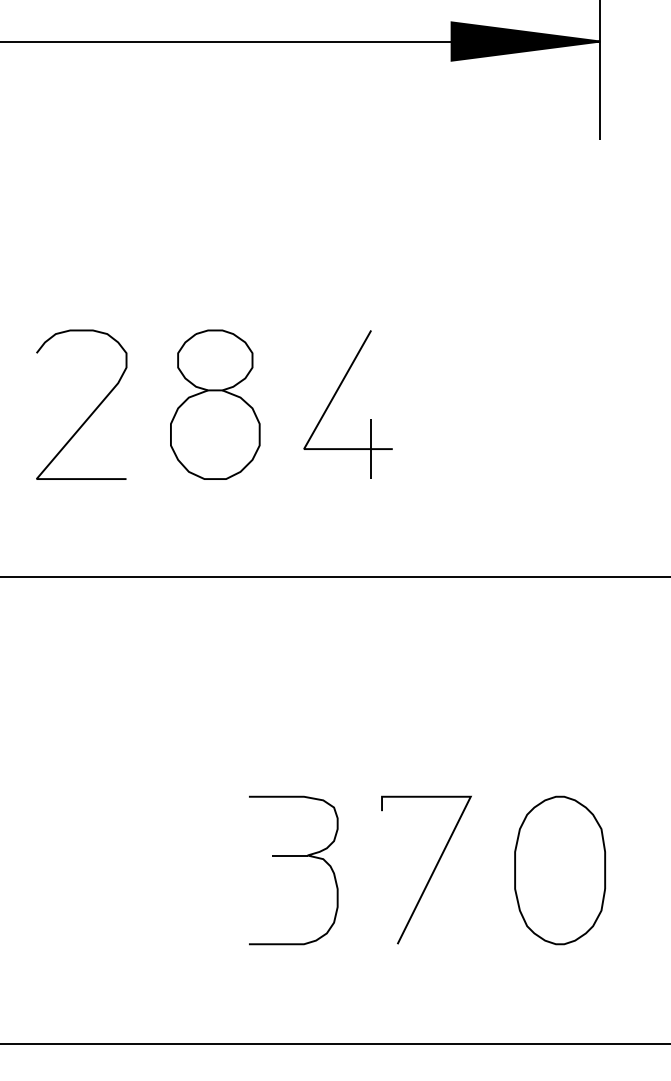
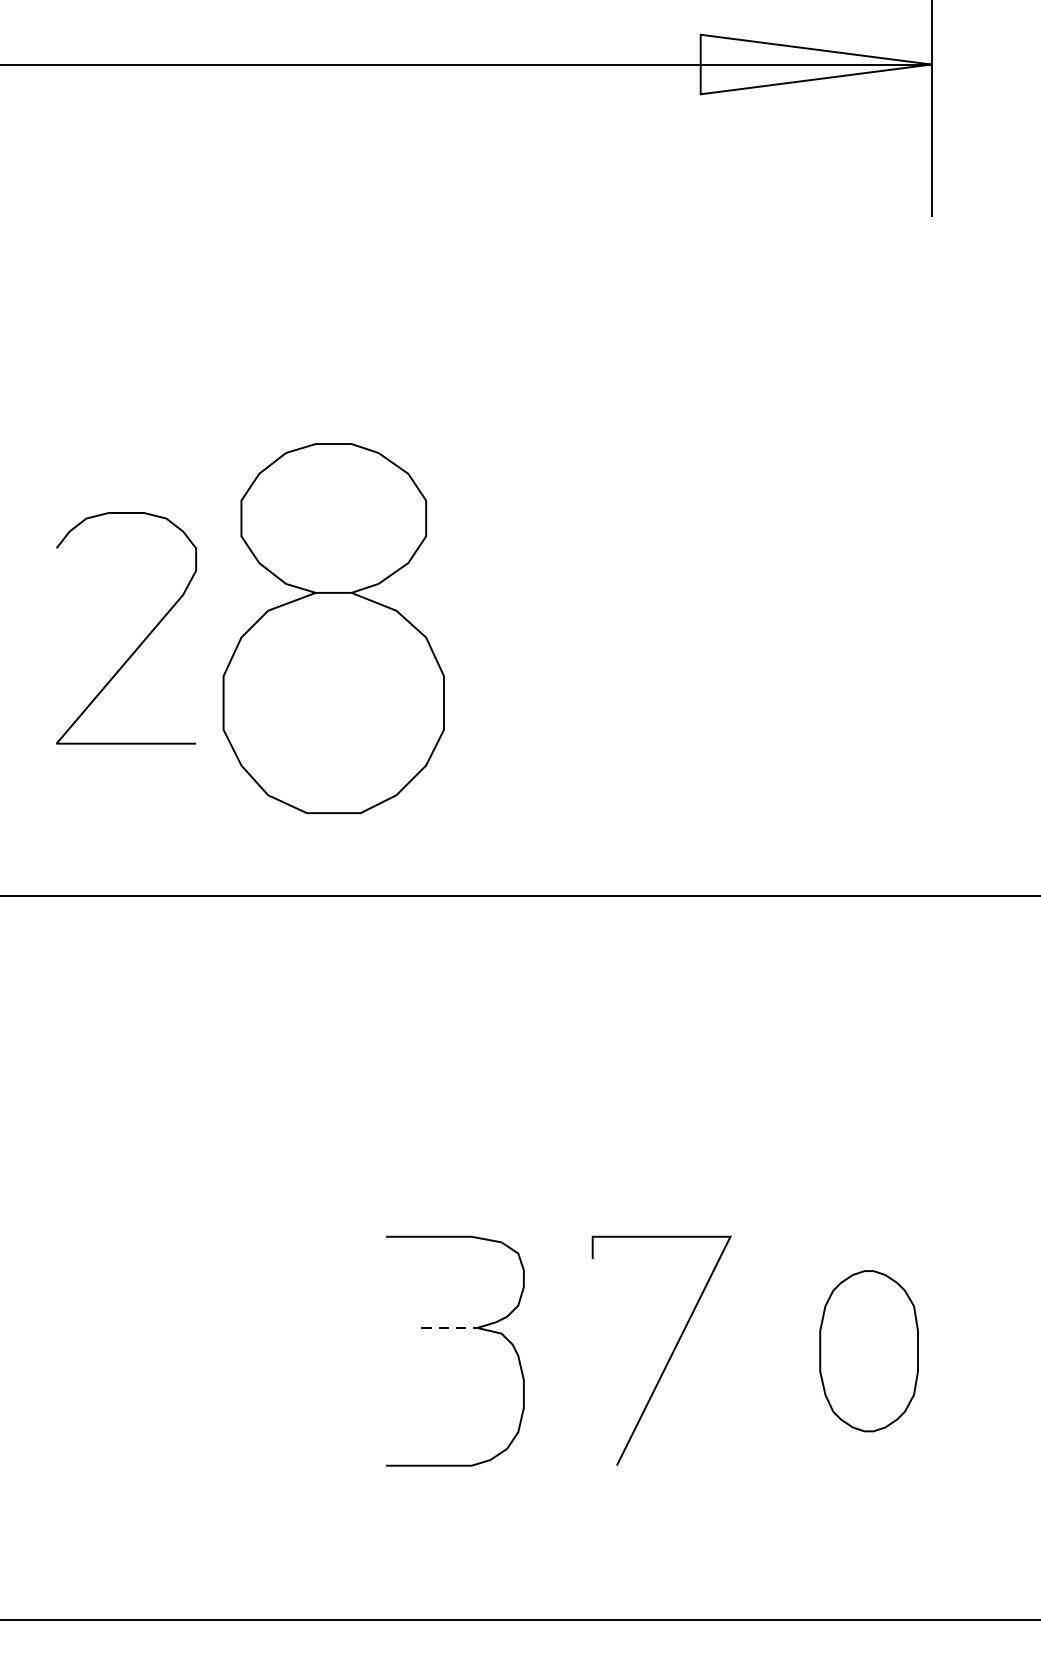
fill: (525, 41) -> (815, 64), removed
part: (334, 397) -> (518, 617), removed
part: (215, 404) -> (334, 627), size x1.6
line: (289, 855) -> (449, 1327), solid -> dashed
part: (559, 870) -> (868, 1351), size x0.7

